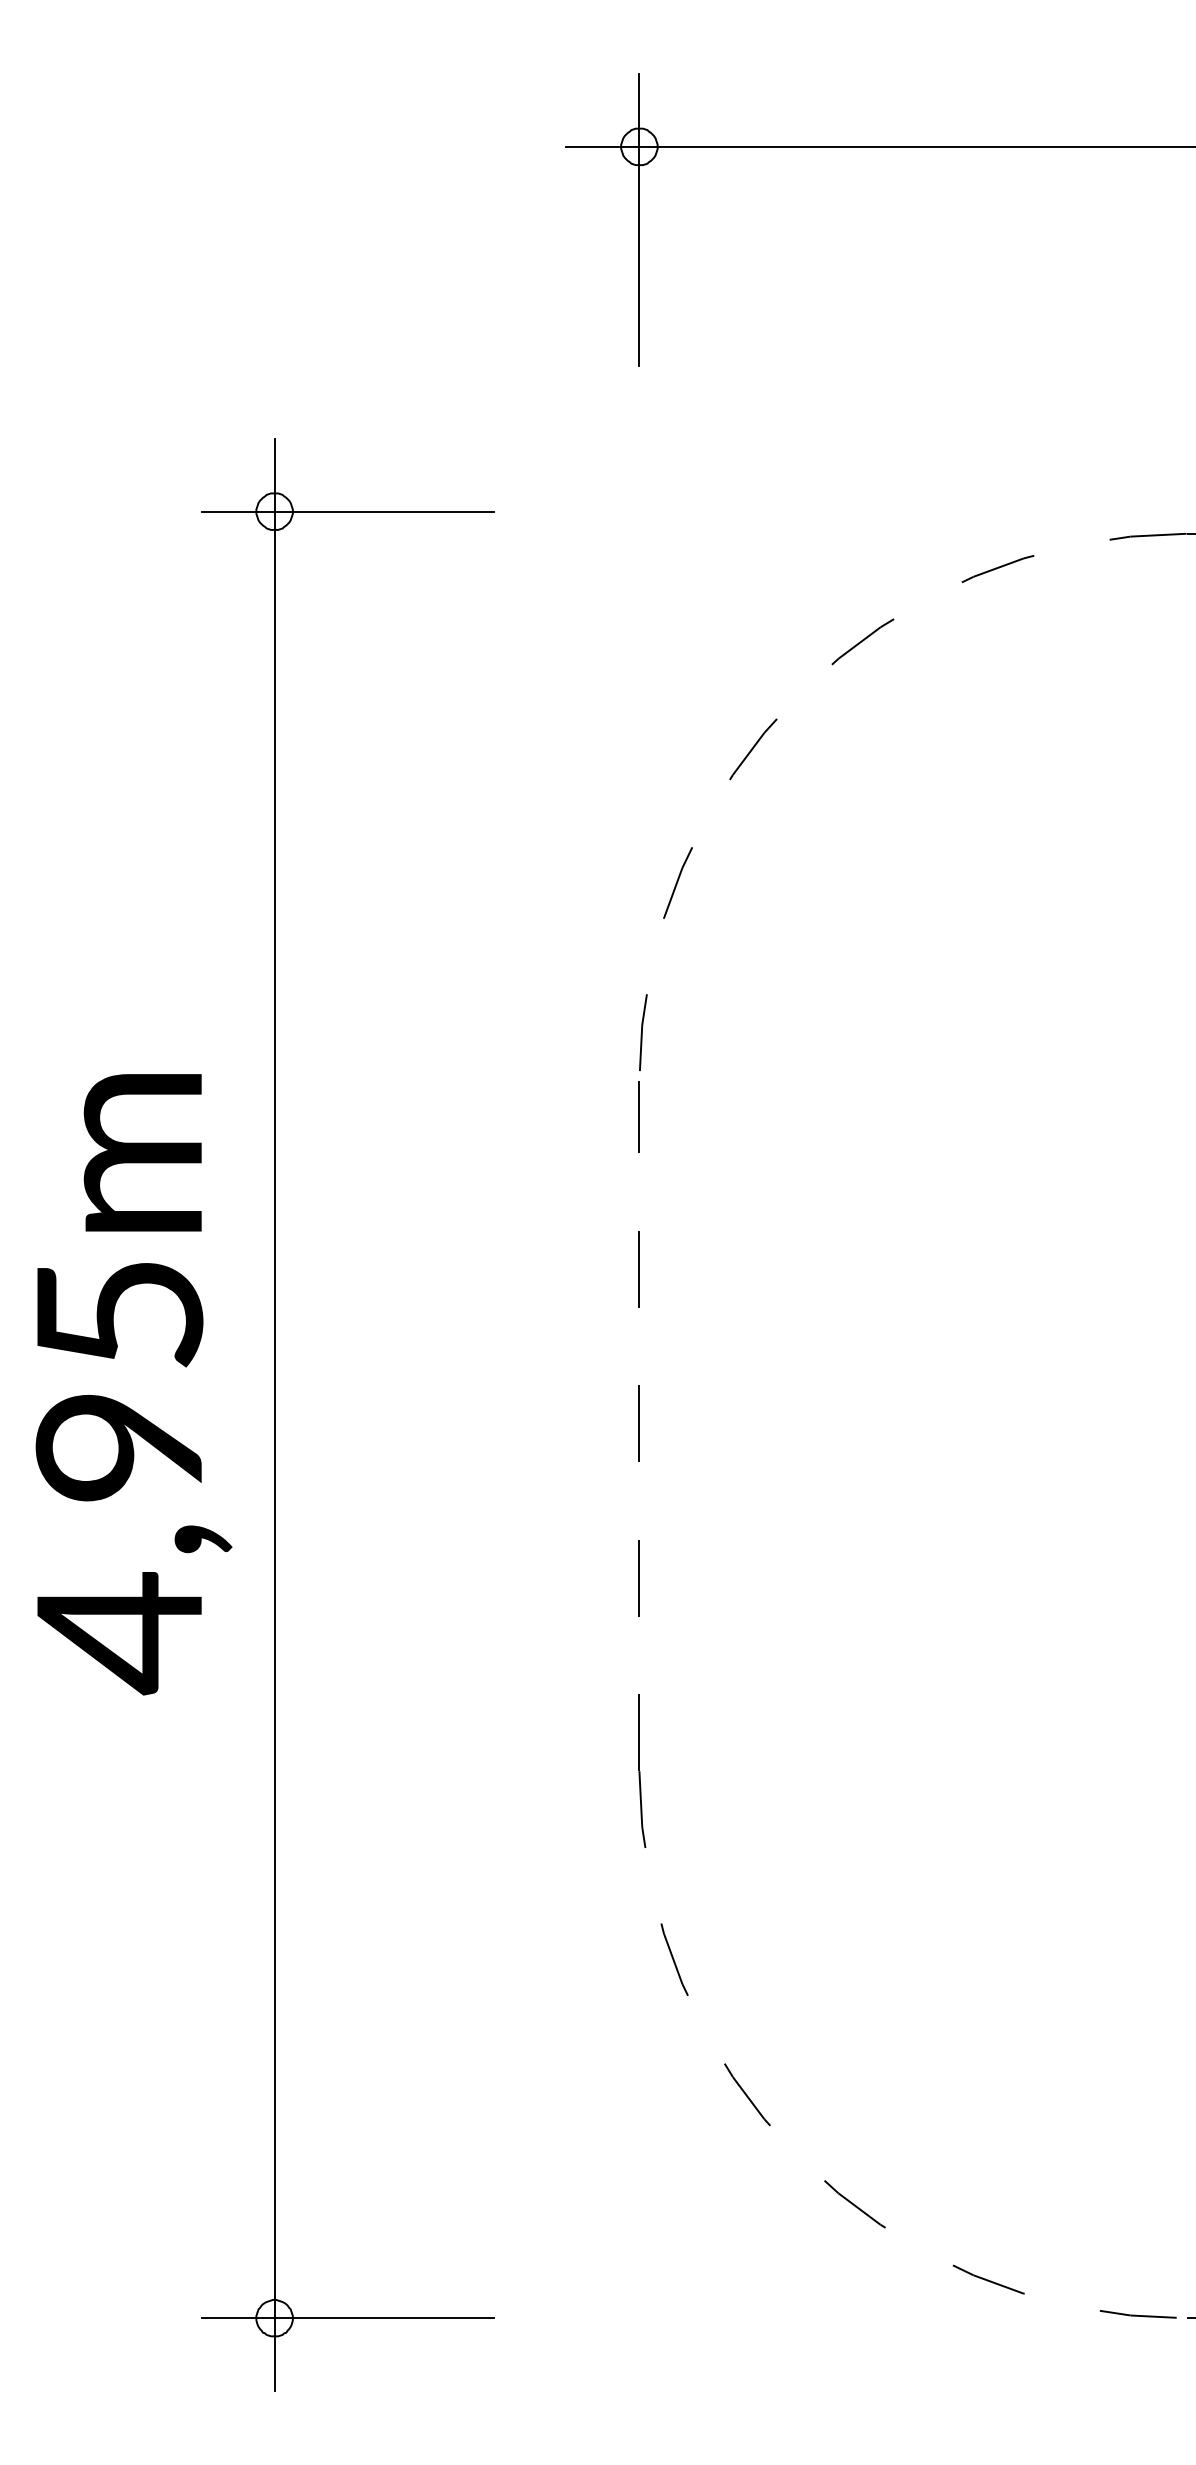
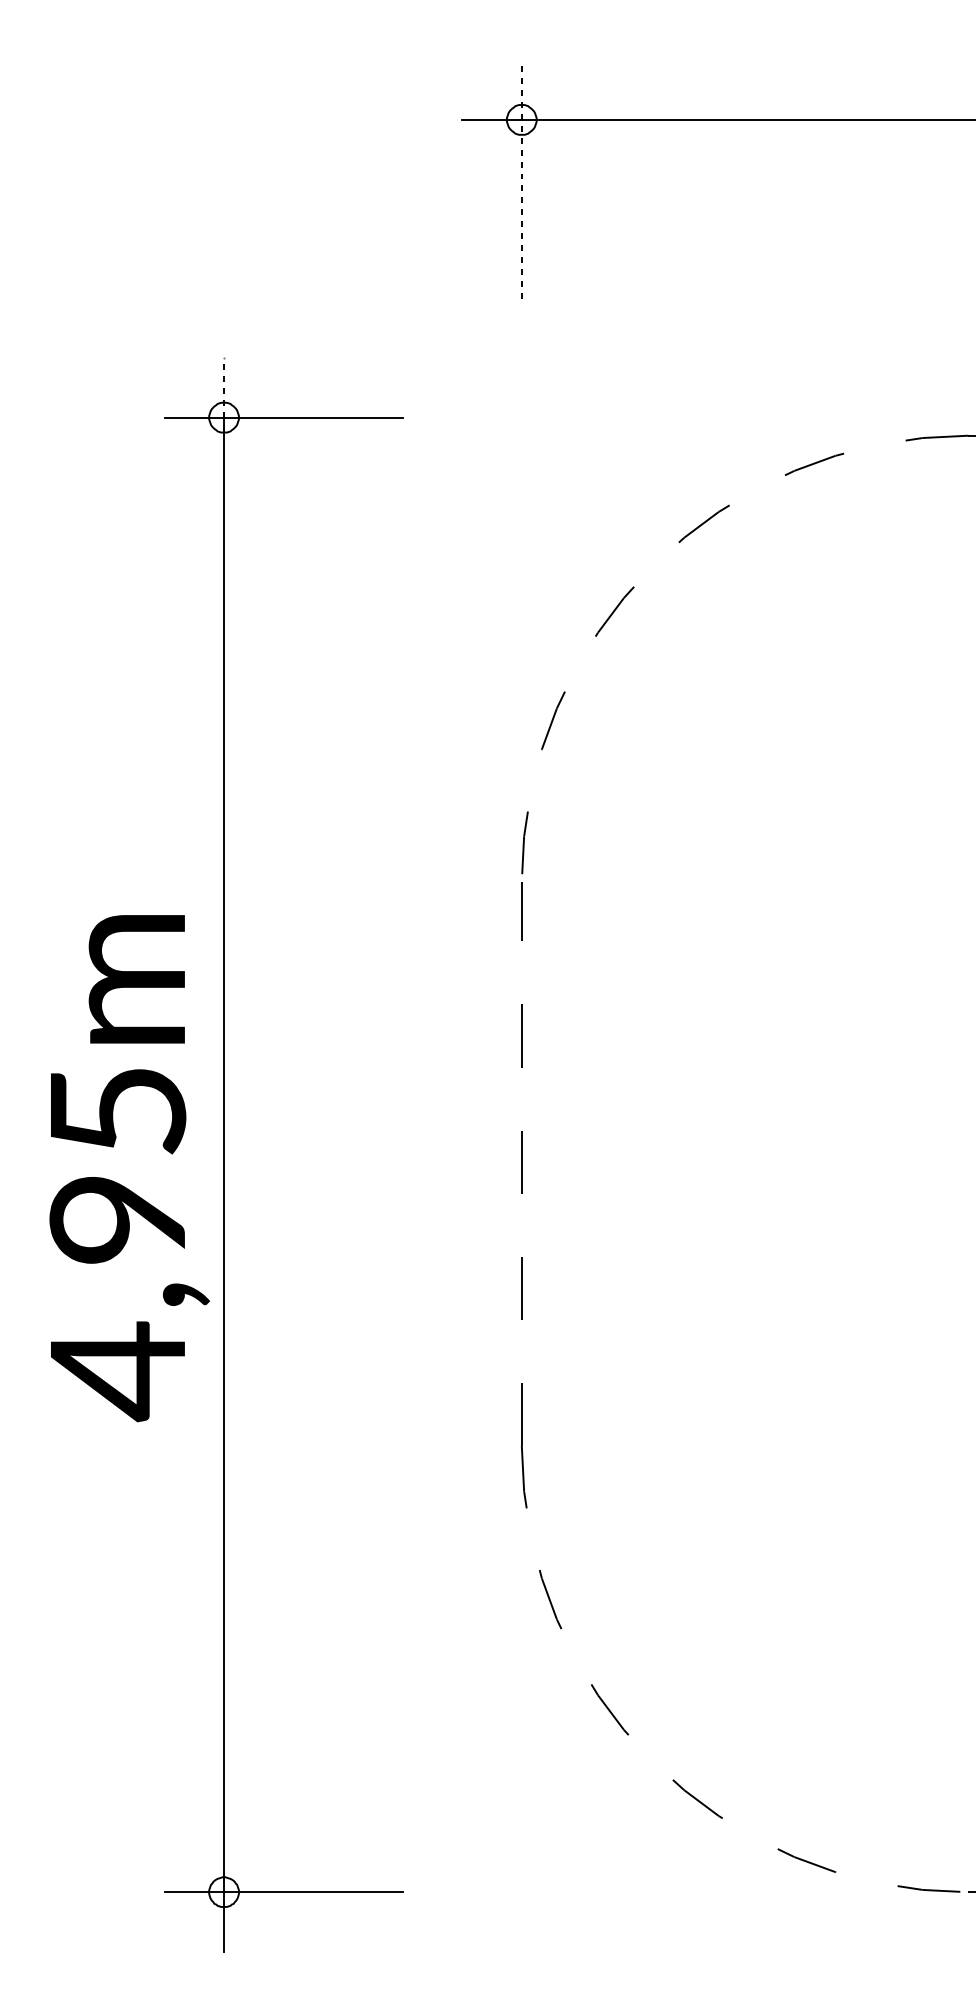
line: (639, 219) -> (521, 179), solid -> dashed
line: (274, 474) -> (223, 387), solid -> dashed
text: (133, 1384) -> (129, 1168), moved

